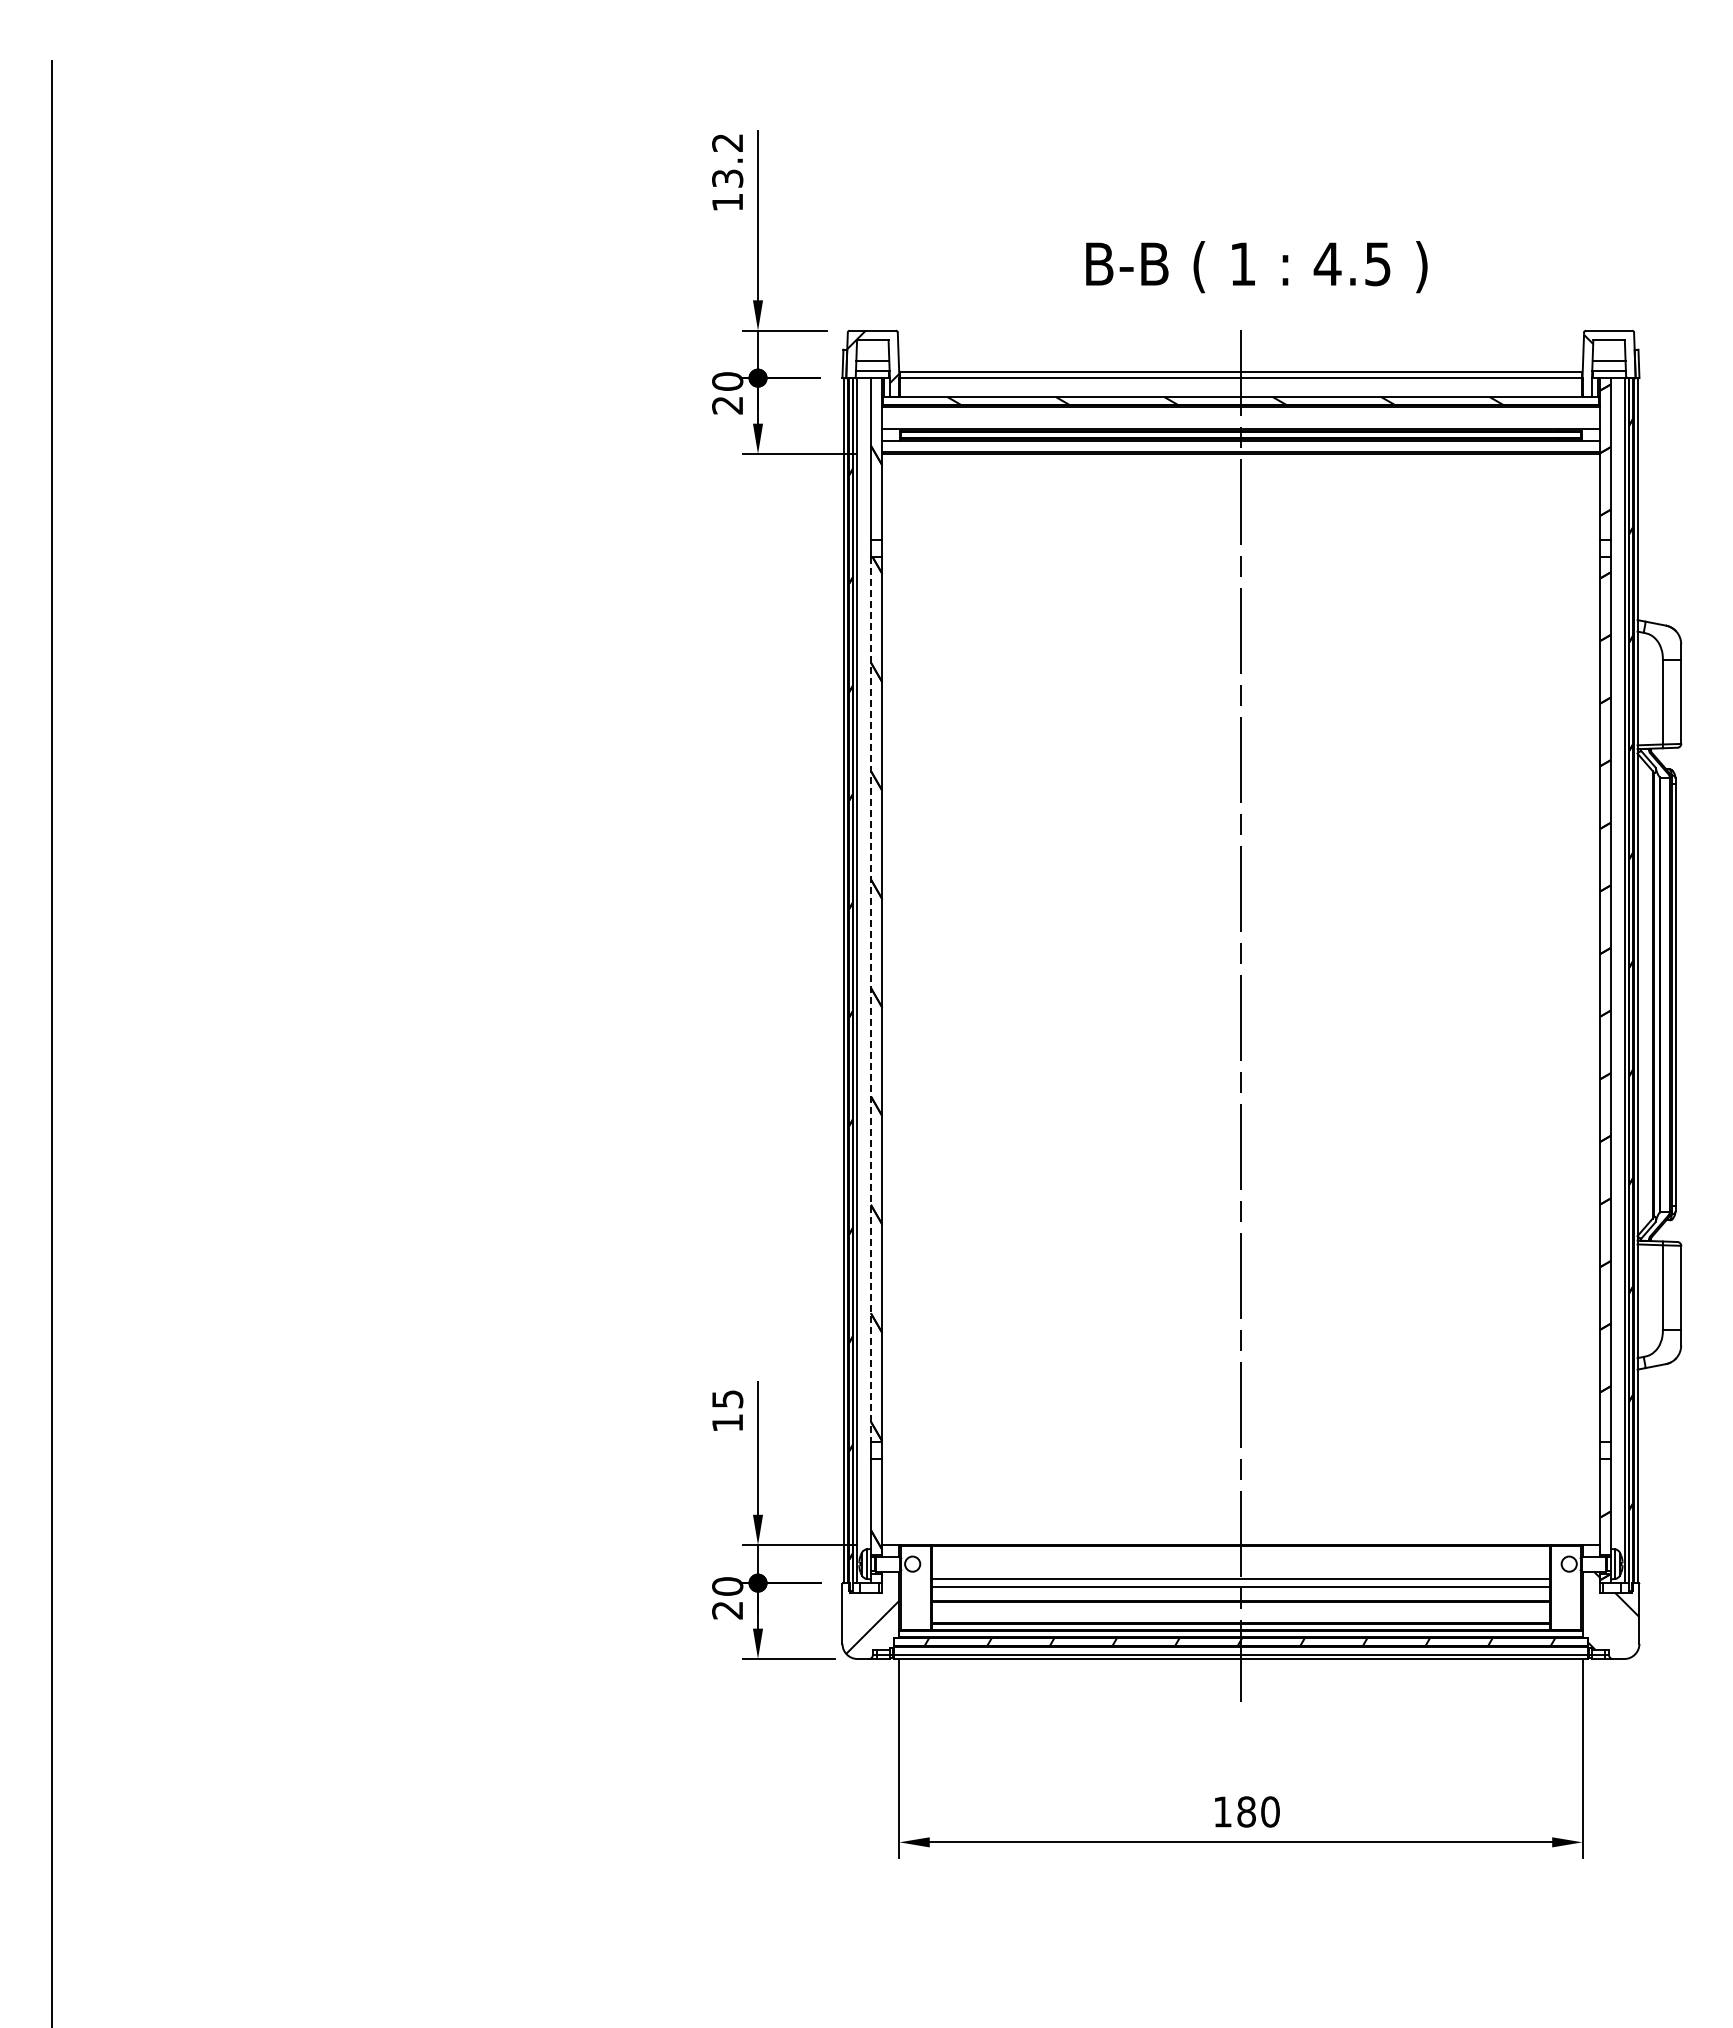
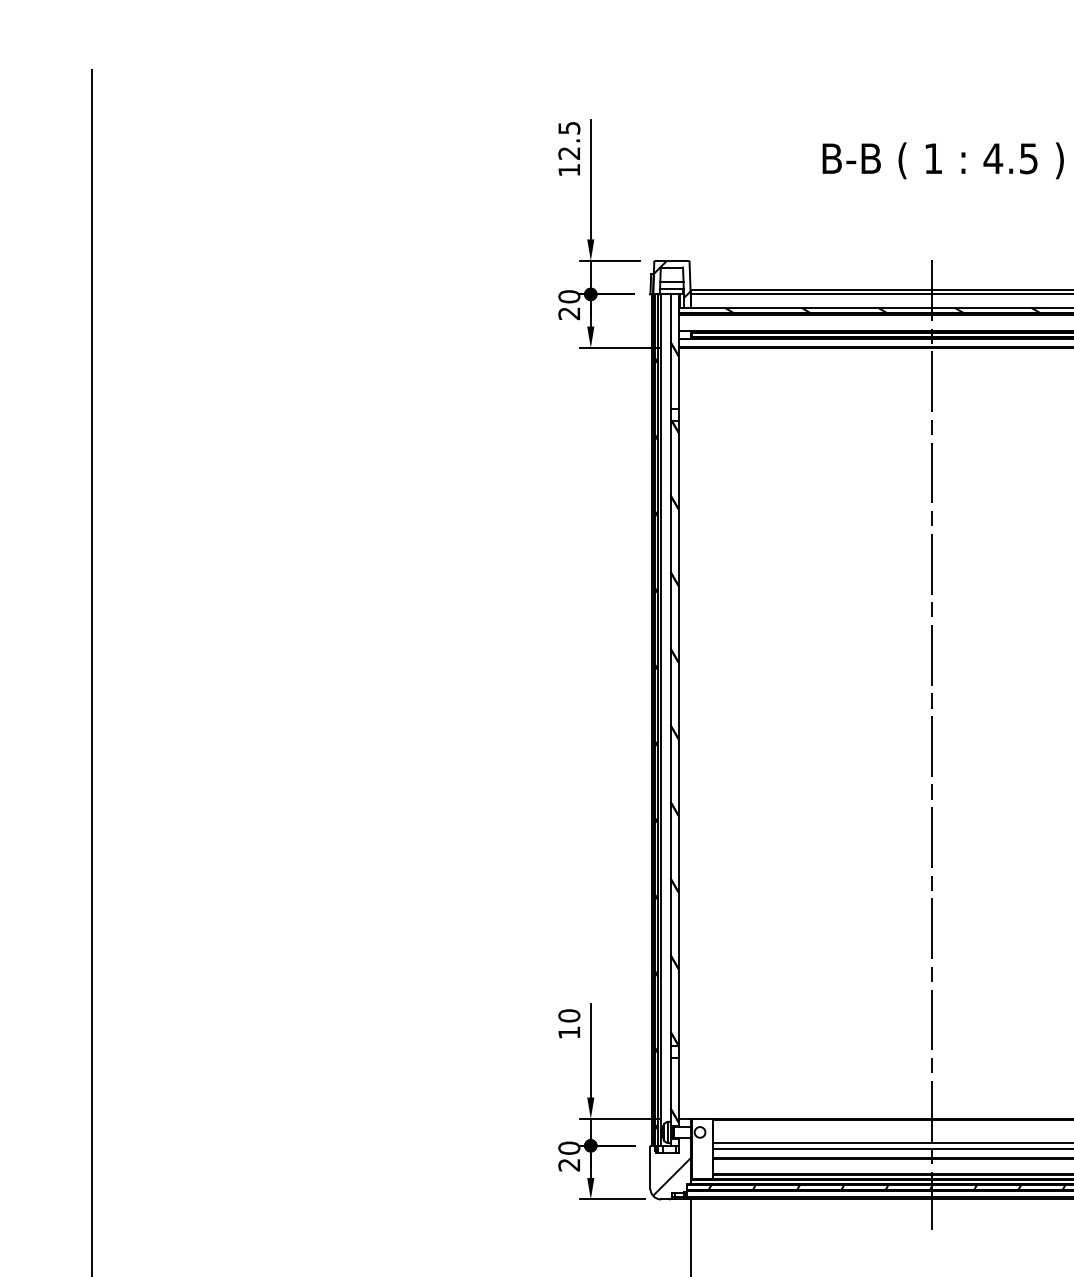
text: (727, 160) -> (569, 140), 13.2 -> 12.5
text: (1256, 267) -> (943, 161), moved
line: (870, 1000) -> (670, 734), dashed -> solid
text: (727, 1398) -> (569, 1015), 15 -> 10

